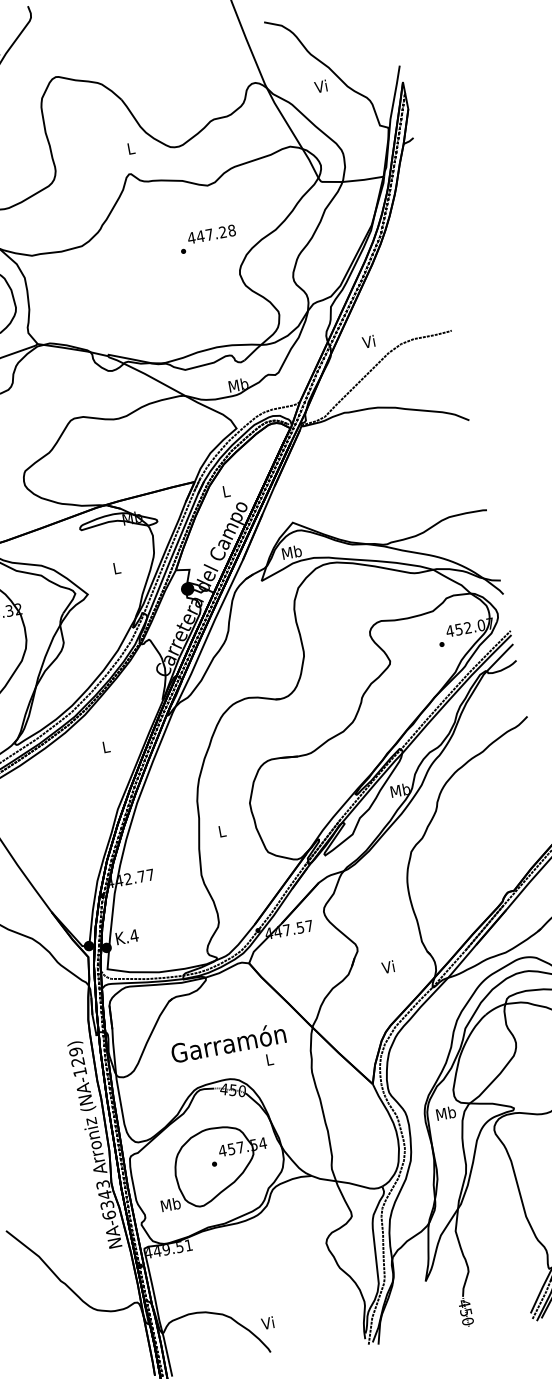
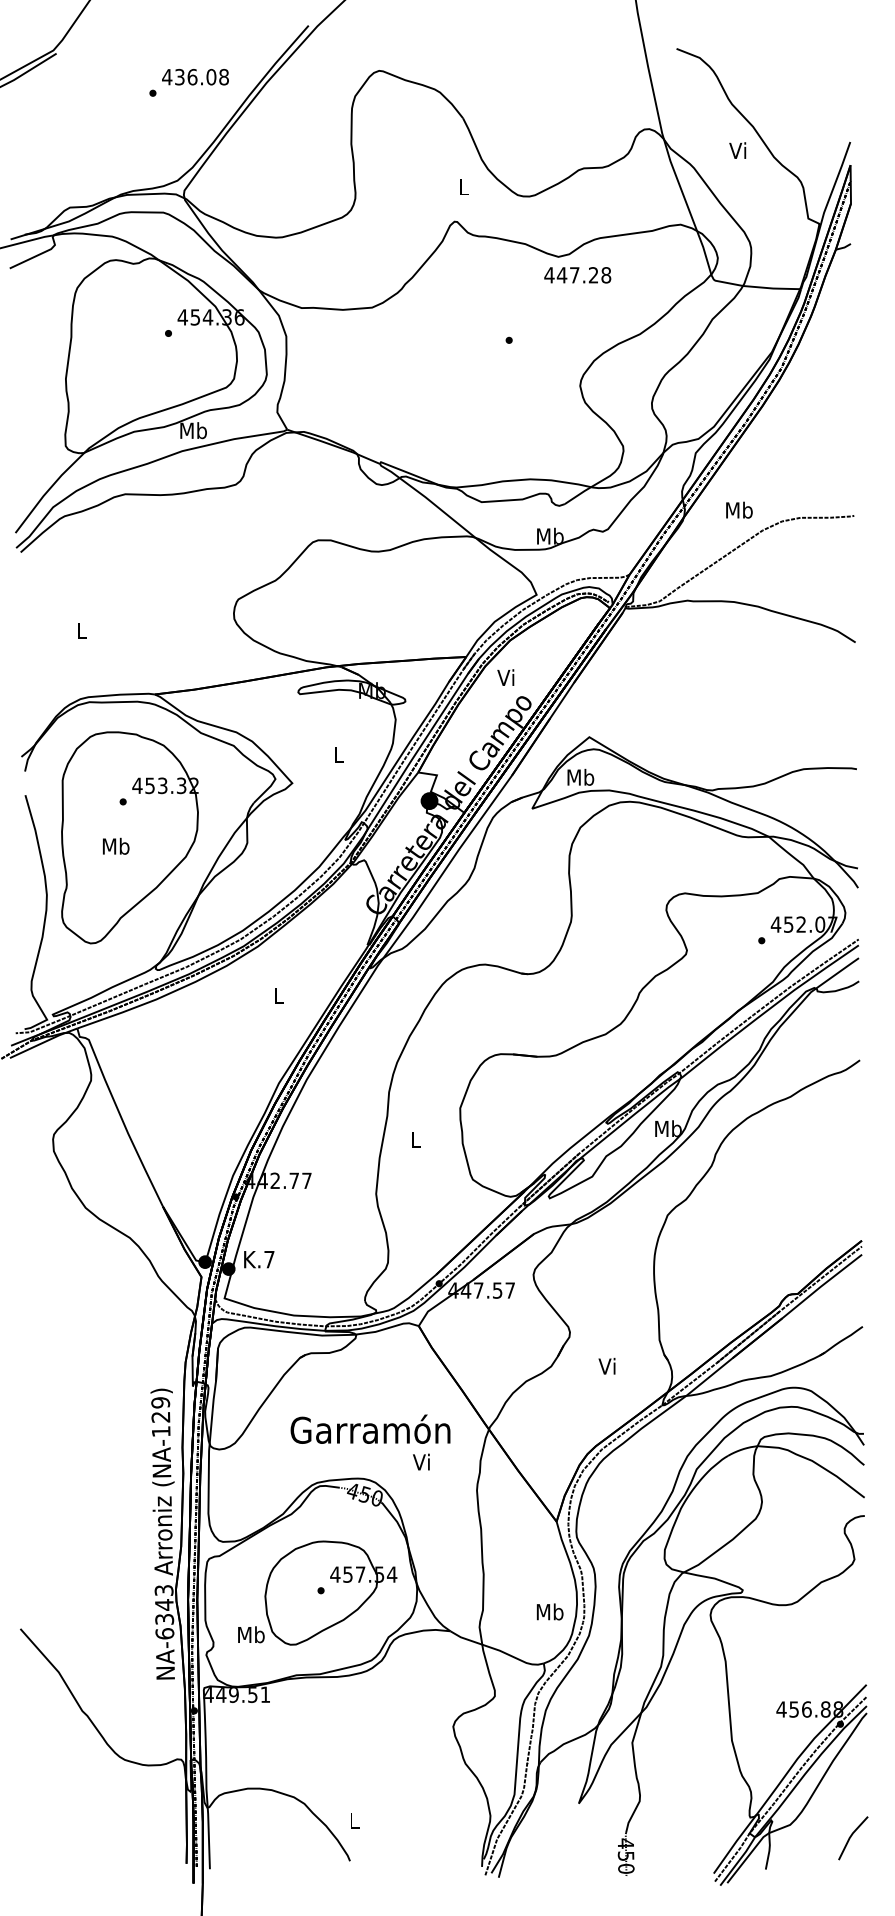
text: (211, 234) -> (577, 275), moved
text: (369, 341) -> (739, 509), Vi -> Mb
text: (225, 491) -> (505, 677), L -> Vi
text: (133, 935) -> (268, 1259), K.4 -> K.7
text: (268, 1059) -> (421, 1461), L -> Vi
text: (446, 1112) -> (550, 1611), moved
text: (267, 1323) -> (353, 1820), Vi -> L

